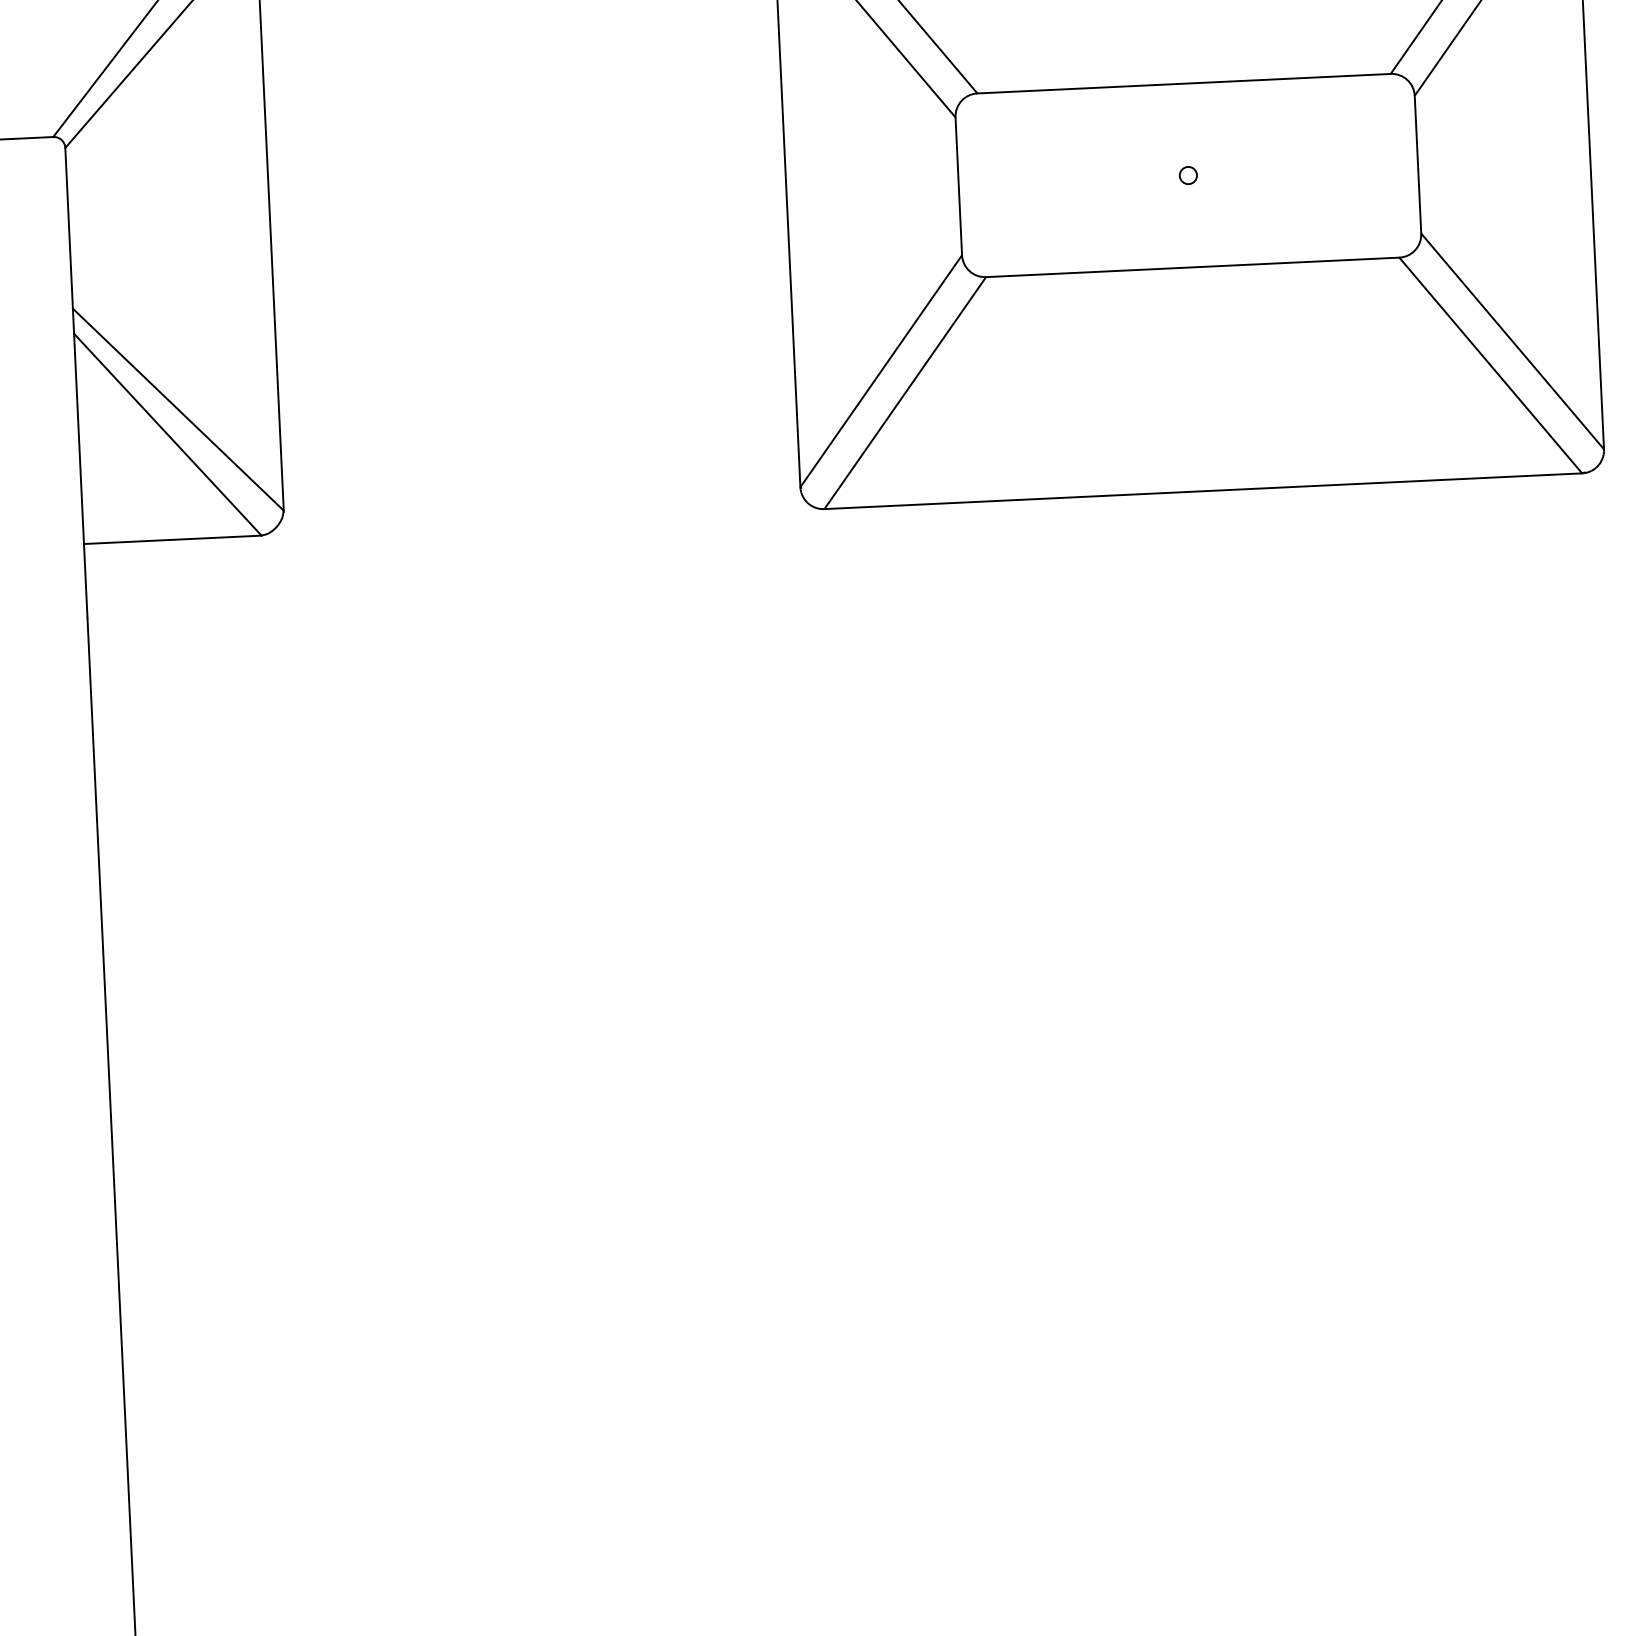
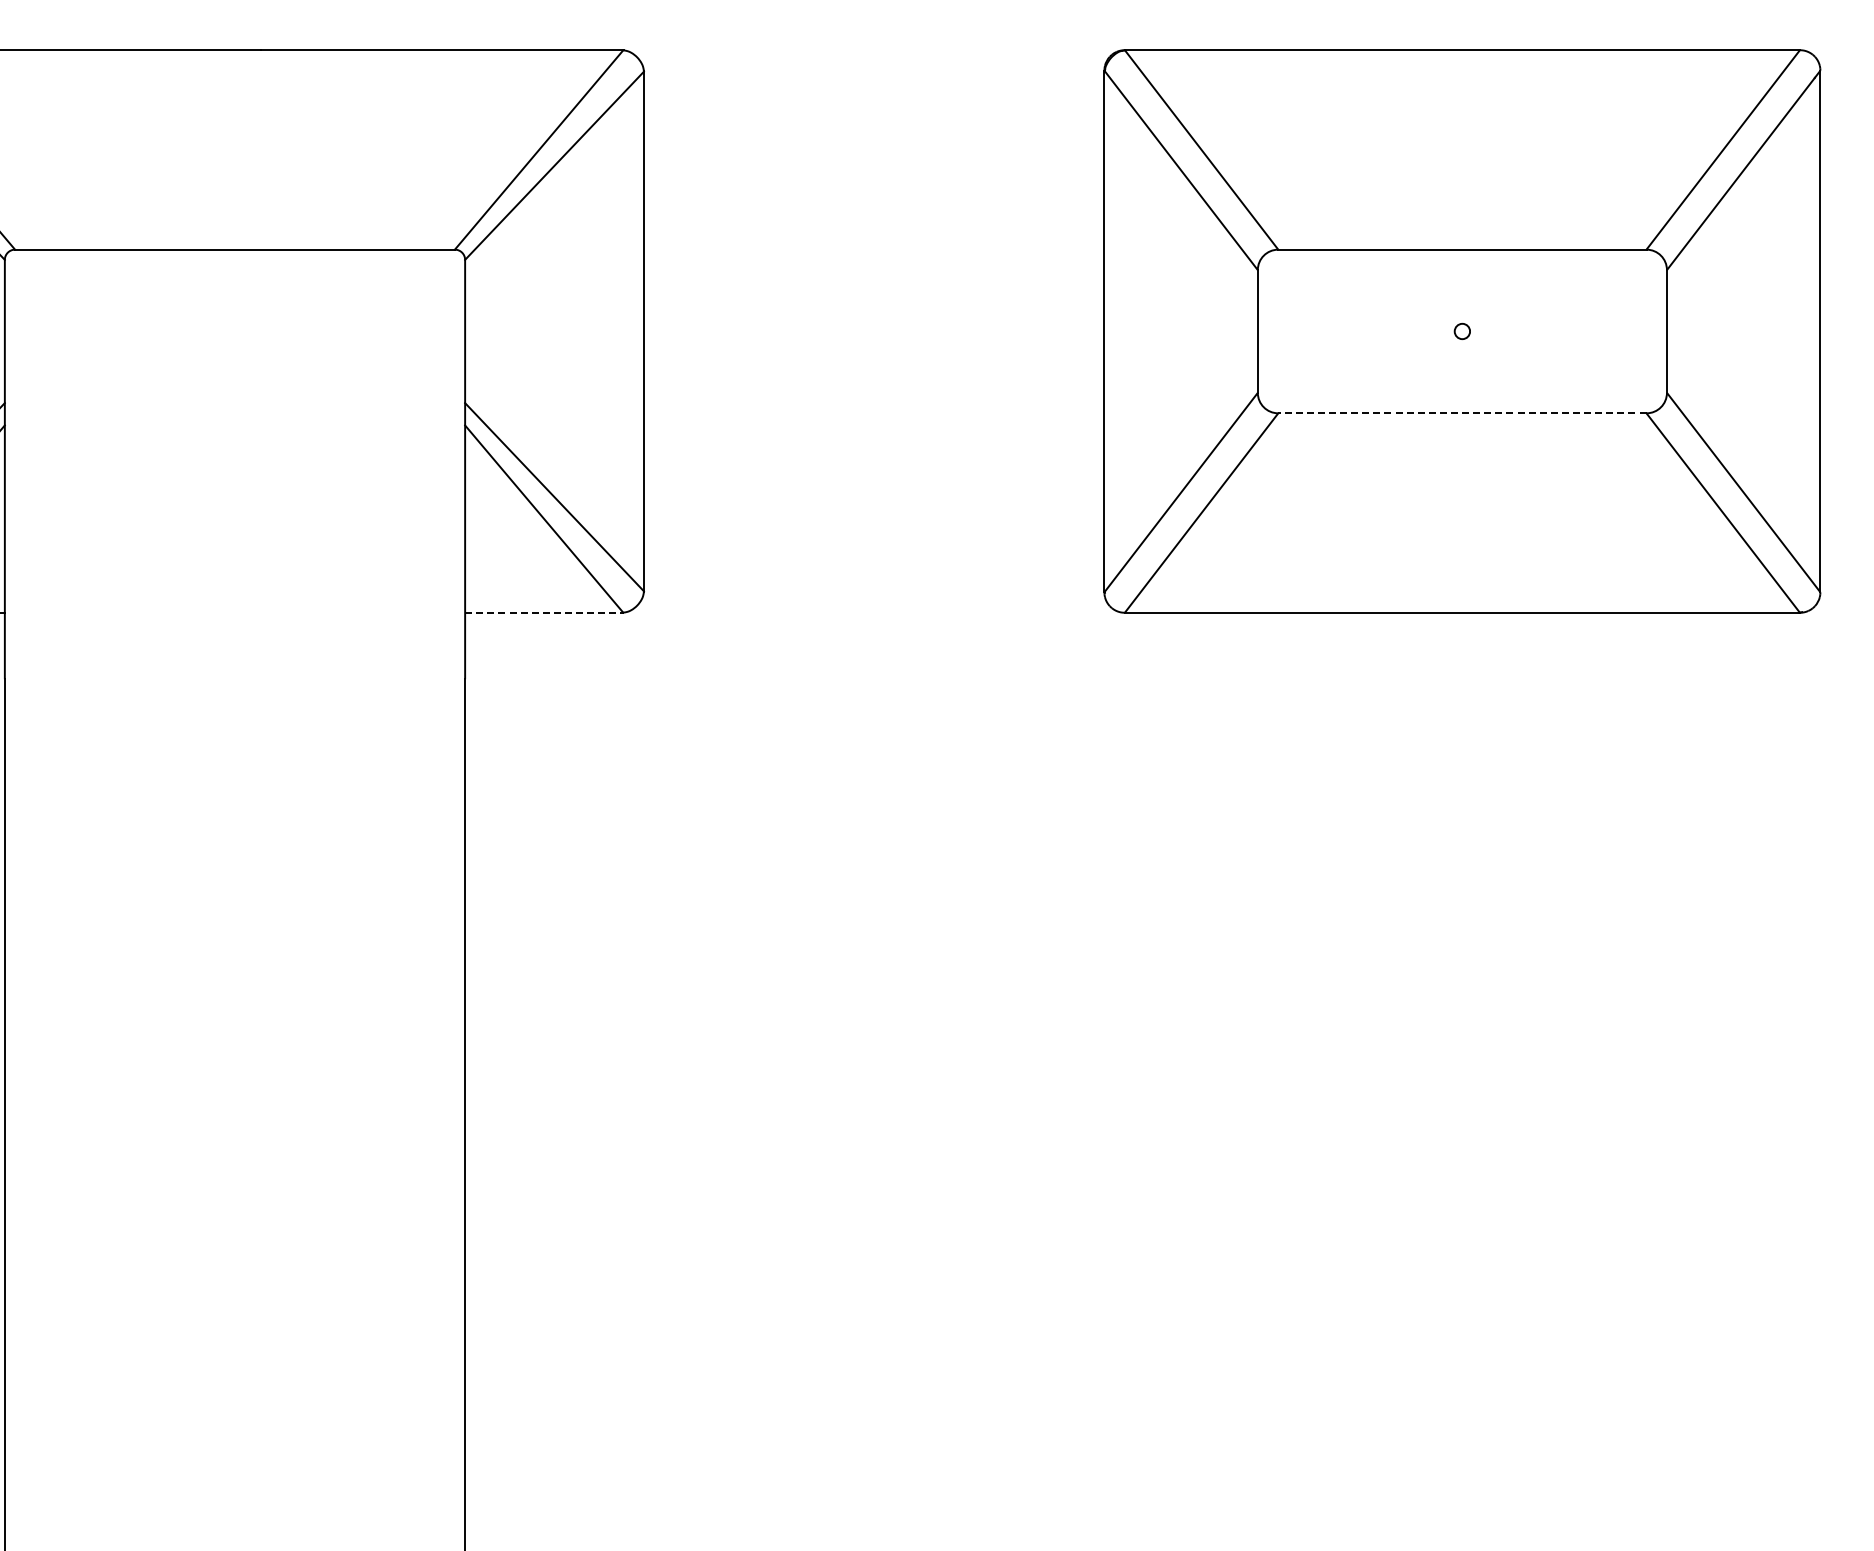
line: (1191, 267) -> (1461, 413), solid -> dashed
line: (173, 539) -> (544, 612), solid -> dashed

